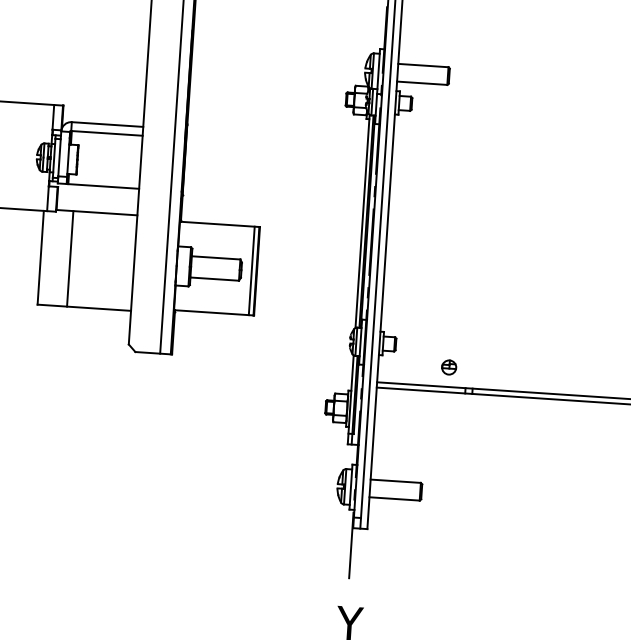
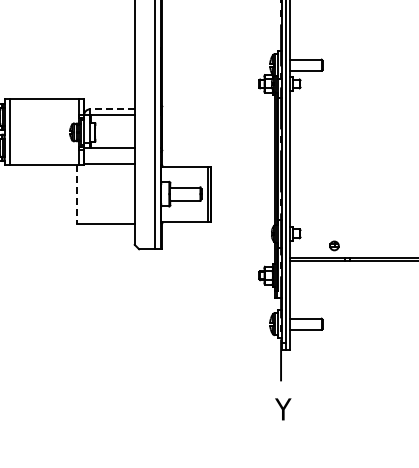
line: (107, 124) -> (112, 109), solid -> dashed
line: (69, 257) -> (94, 193), removed
line: (40, 259) -> (76, 195), solid -> dashed

